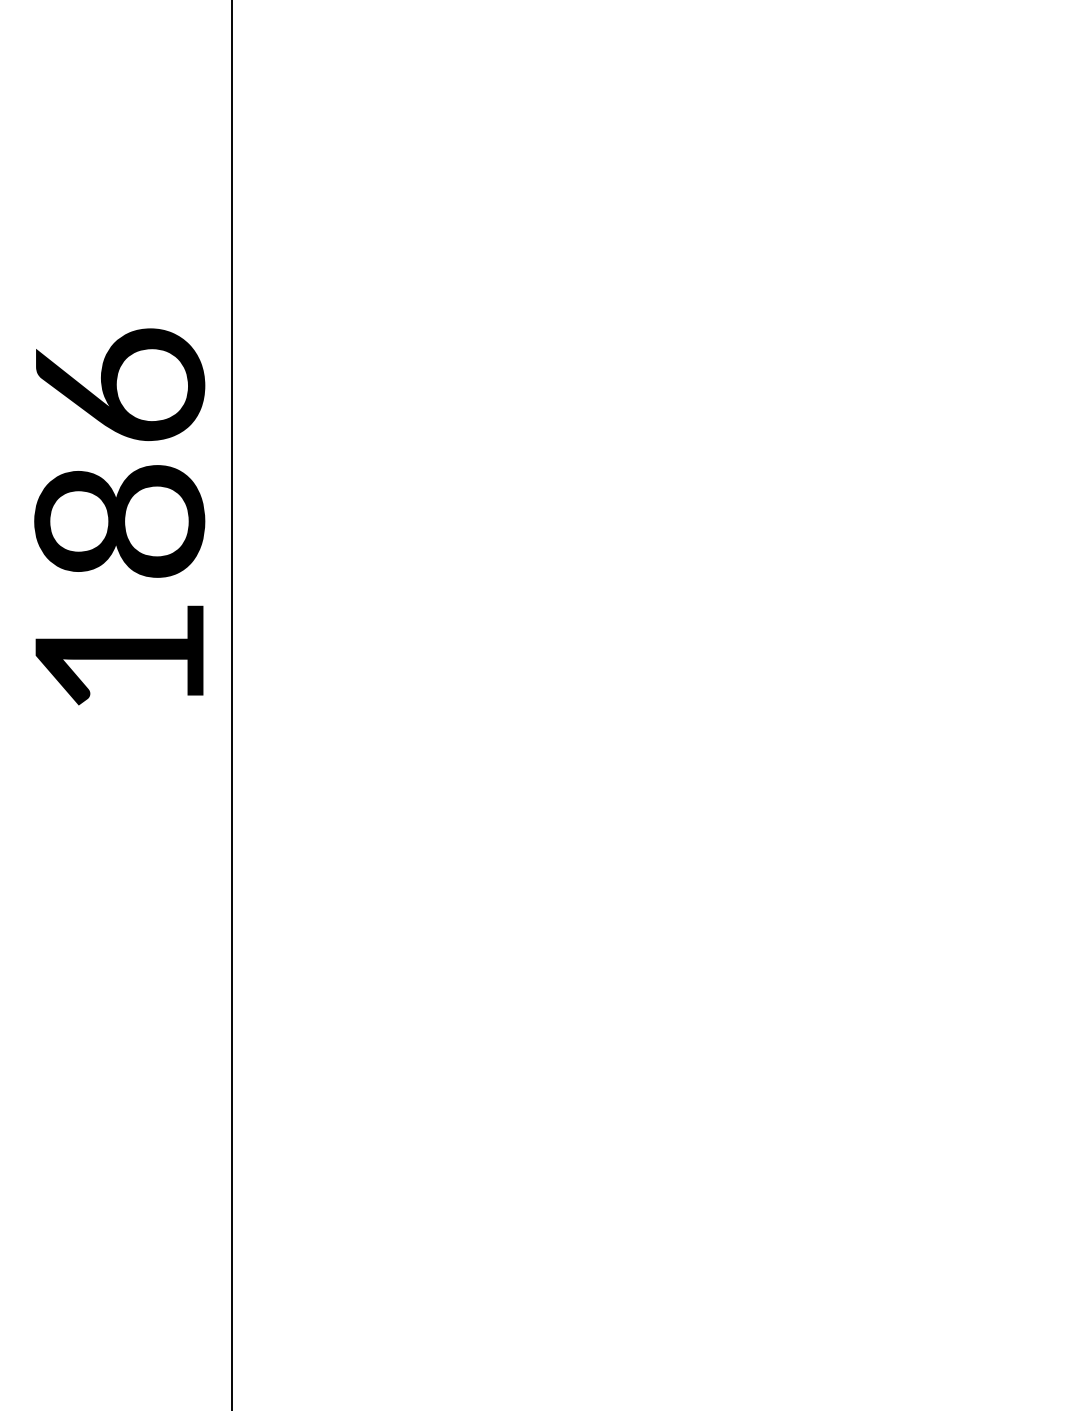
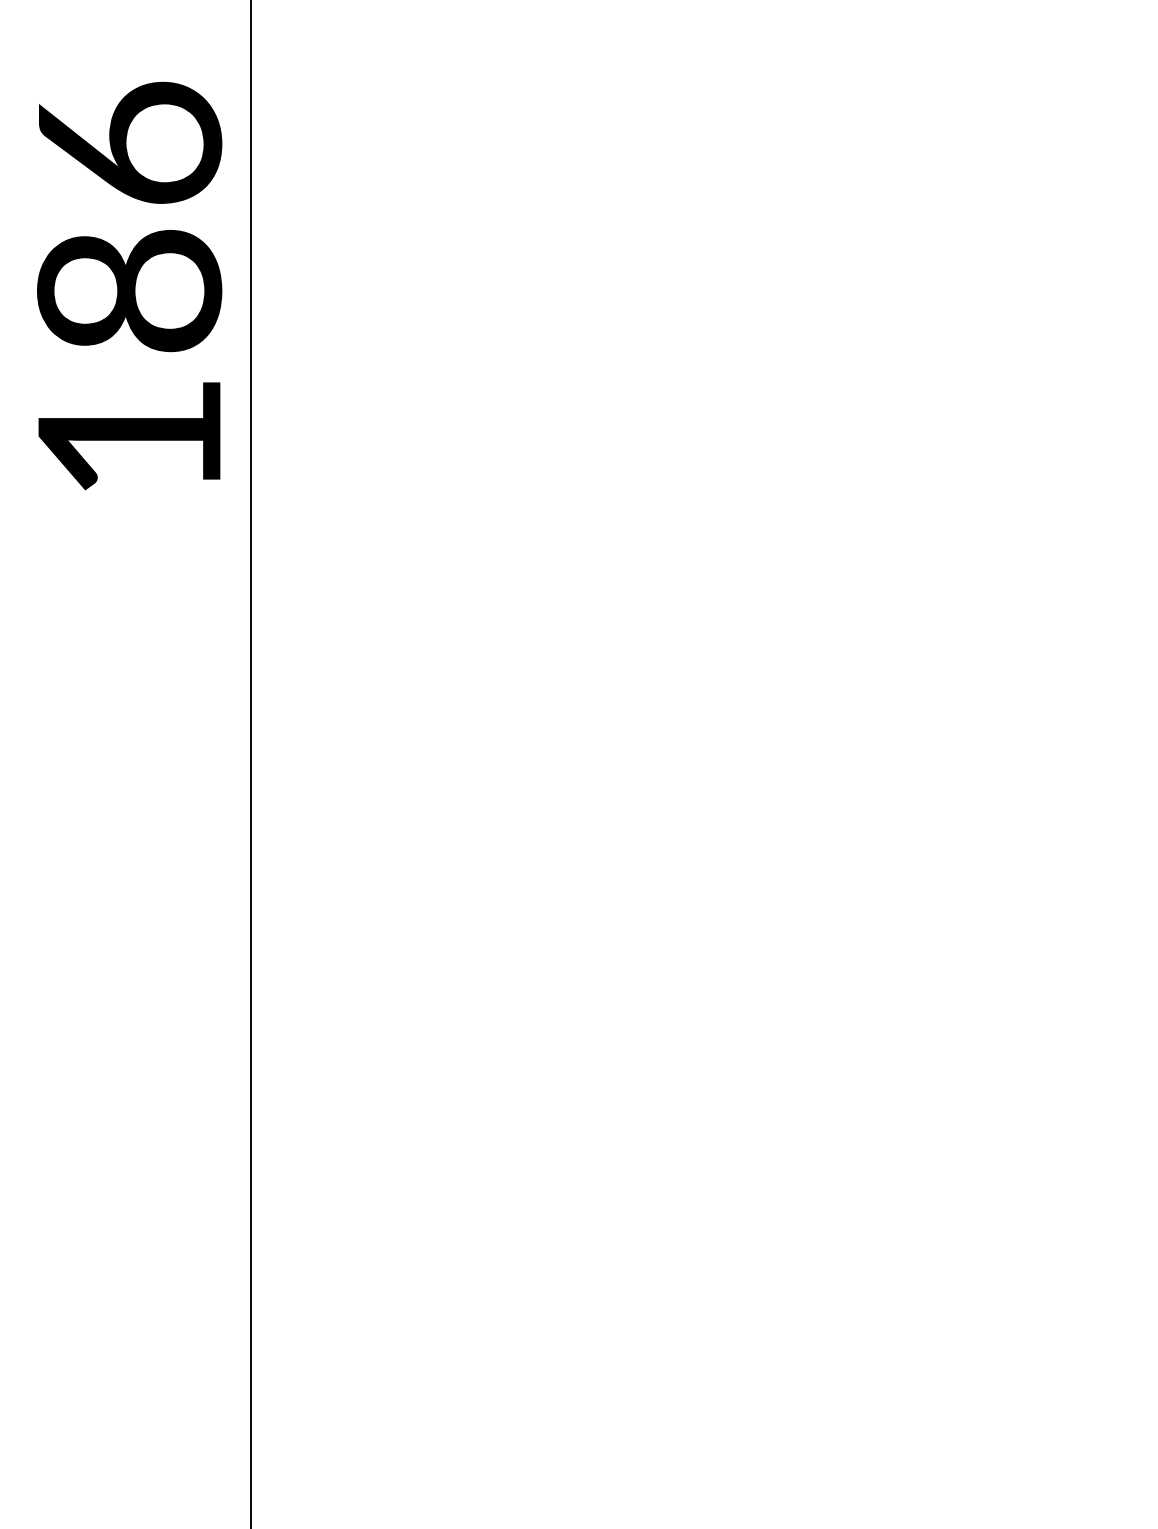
text: (119, 516) -> (129, 285), moved

